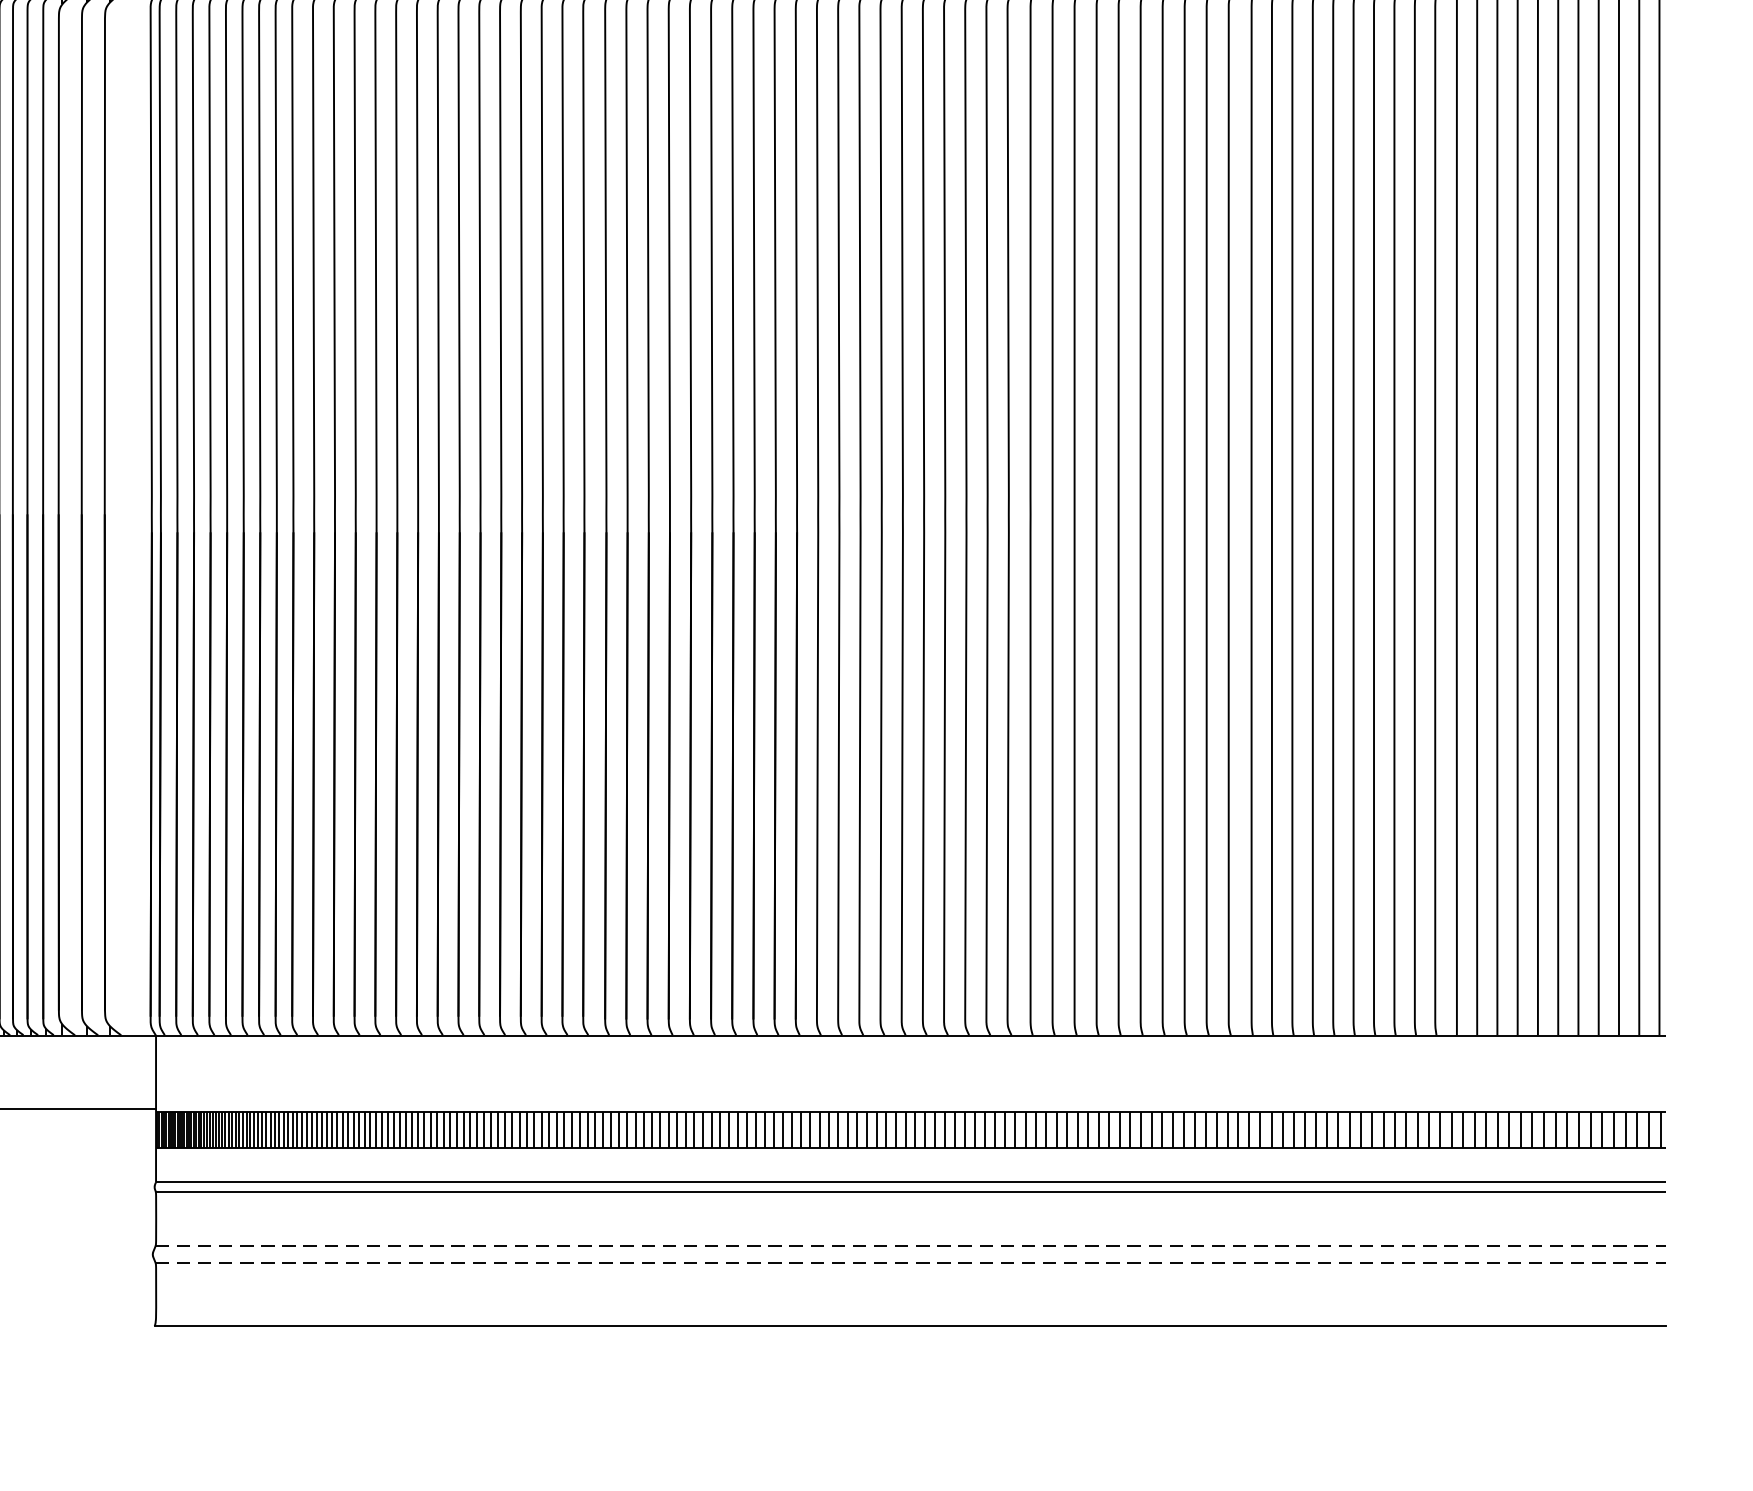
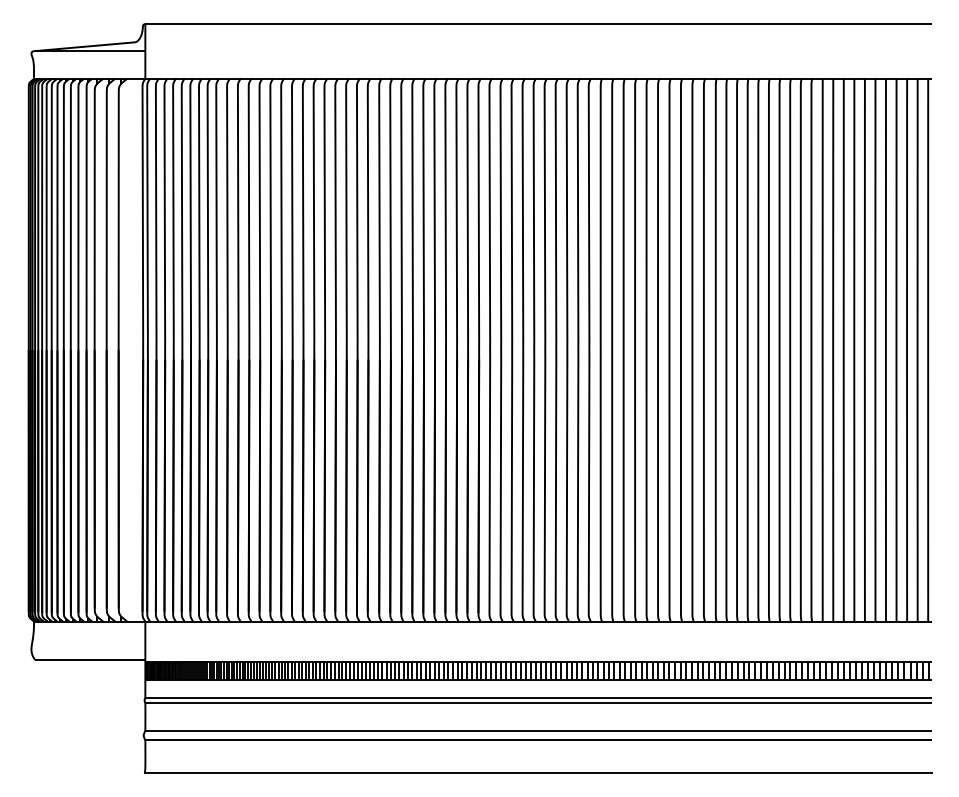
line: (911, 1246) -> (538, 731), dashed -> solid
line: (911, 1262) -> (538, 739), dashed -> solid

